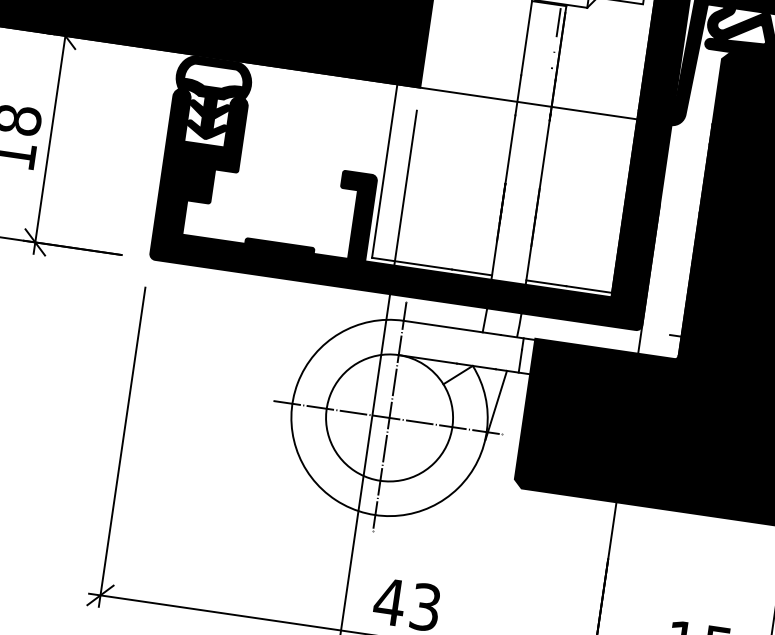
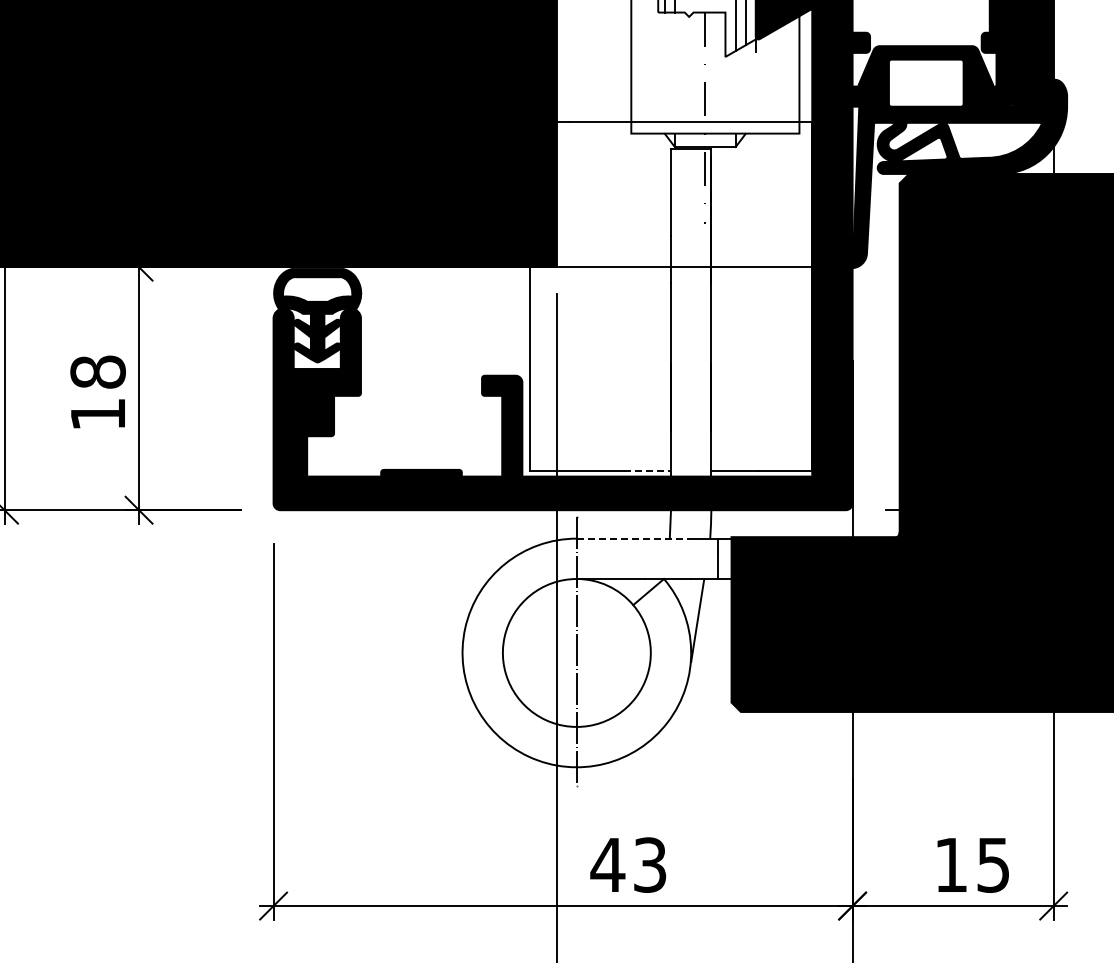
line: (472, 272) -> (647, 471), solid -> dashed
line: (452, 327) -> (634, 538), solid -> dashed
line: (387, 417) -> (574, 652), removed

